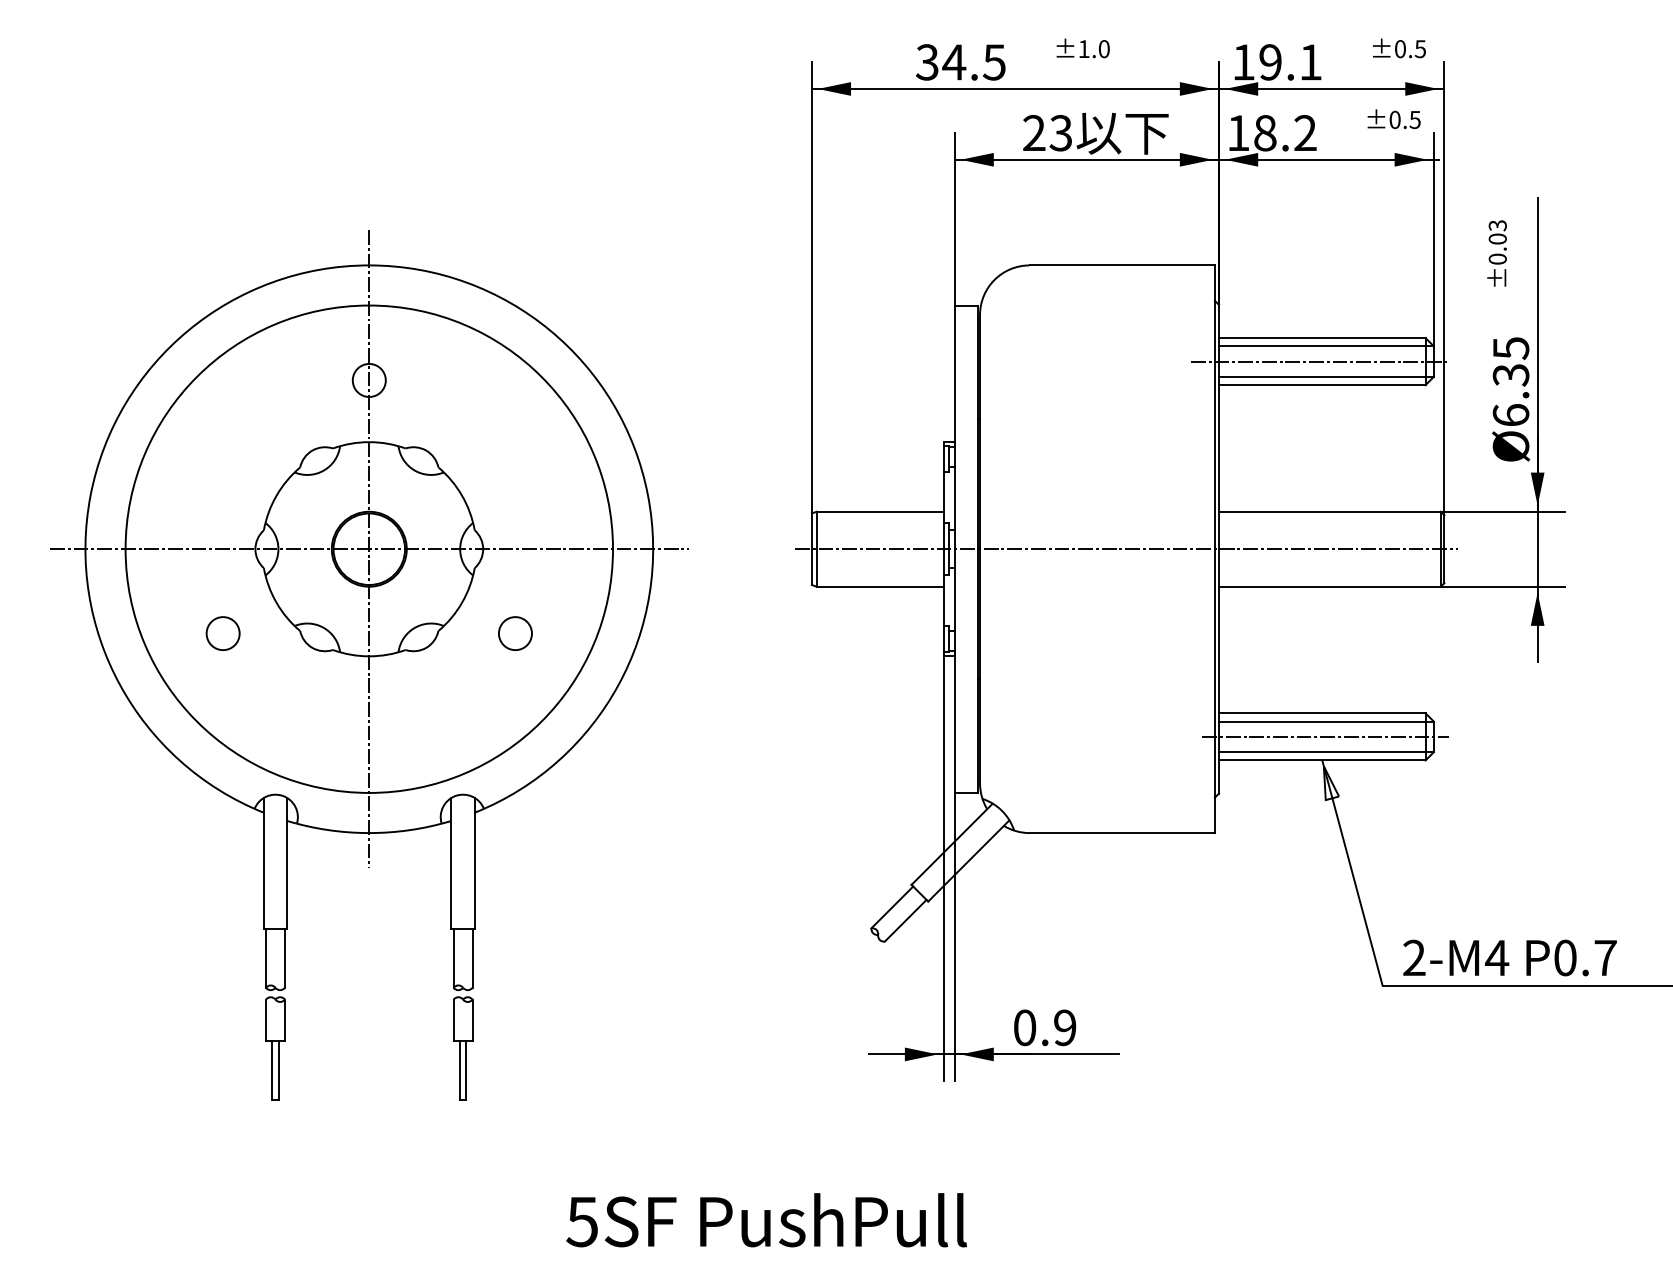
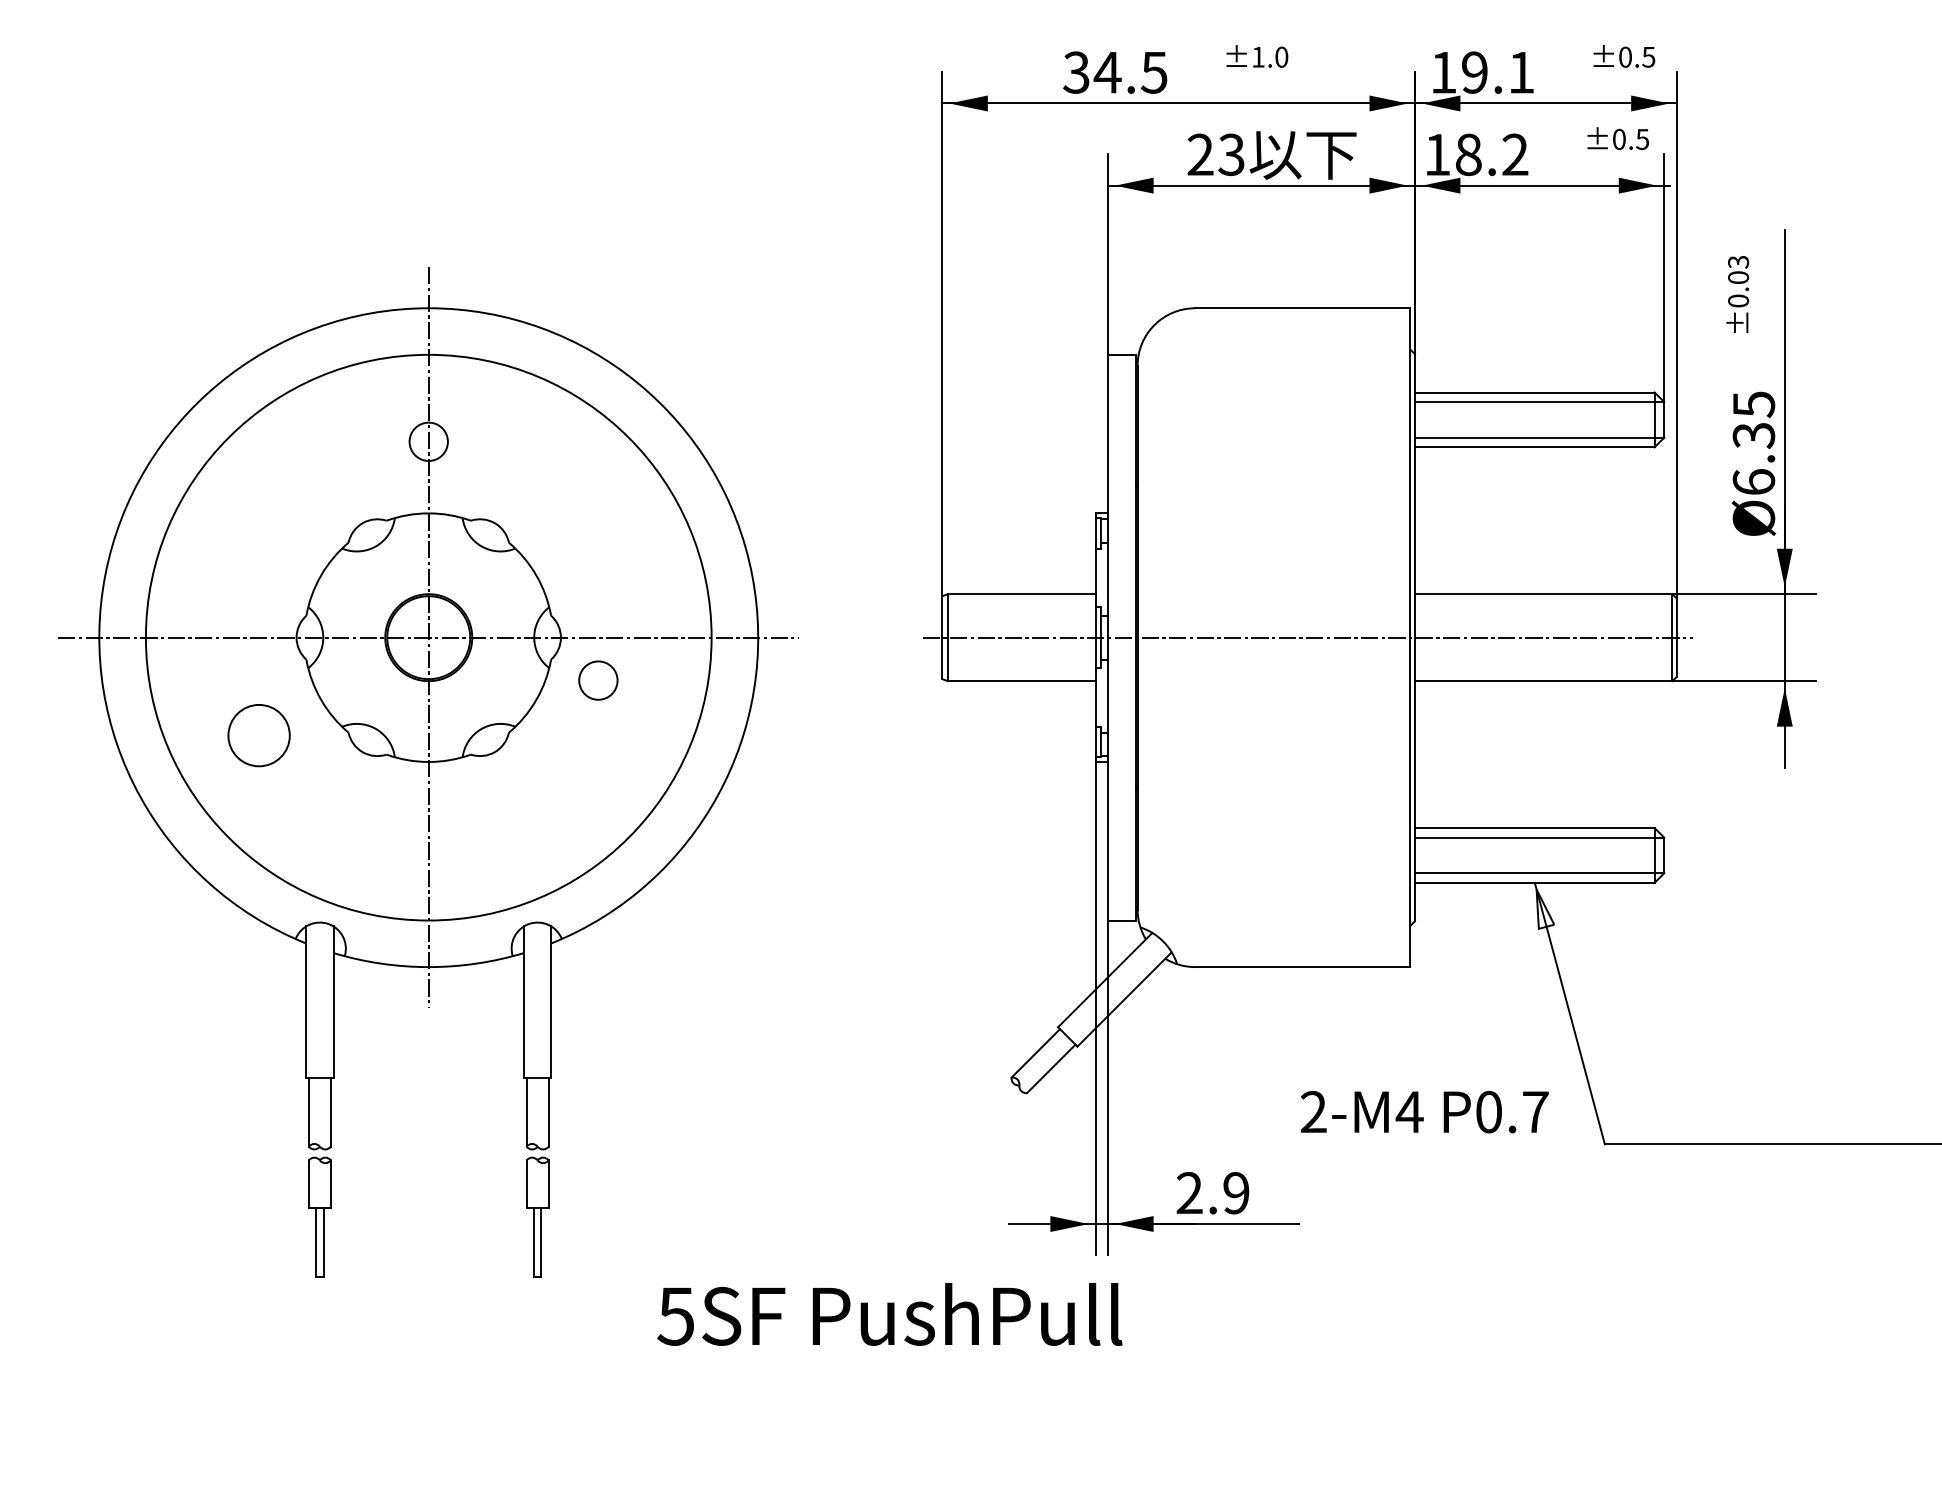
line: (1318, 361) -> (1530, 419), removed
circle: (222, 633) -> (258, 735), size x1.6
circle: (515, 633) -> (598, 680), moved
line: (1325, 736) -> (1538, 855), removed
text: (1509, 958) -> (1424, 1112), moved
text: (1024, 1028) -> (1189, 1193), 0.9 -> 2.9
text: (766, 1220) -> (889, 1314), moved

